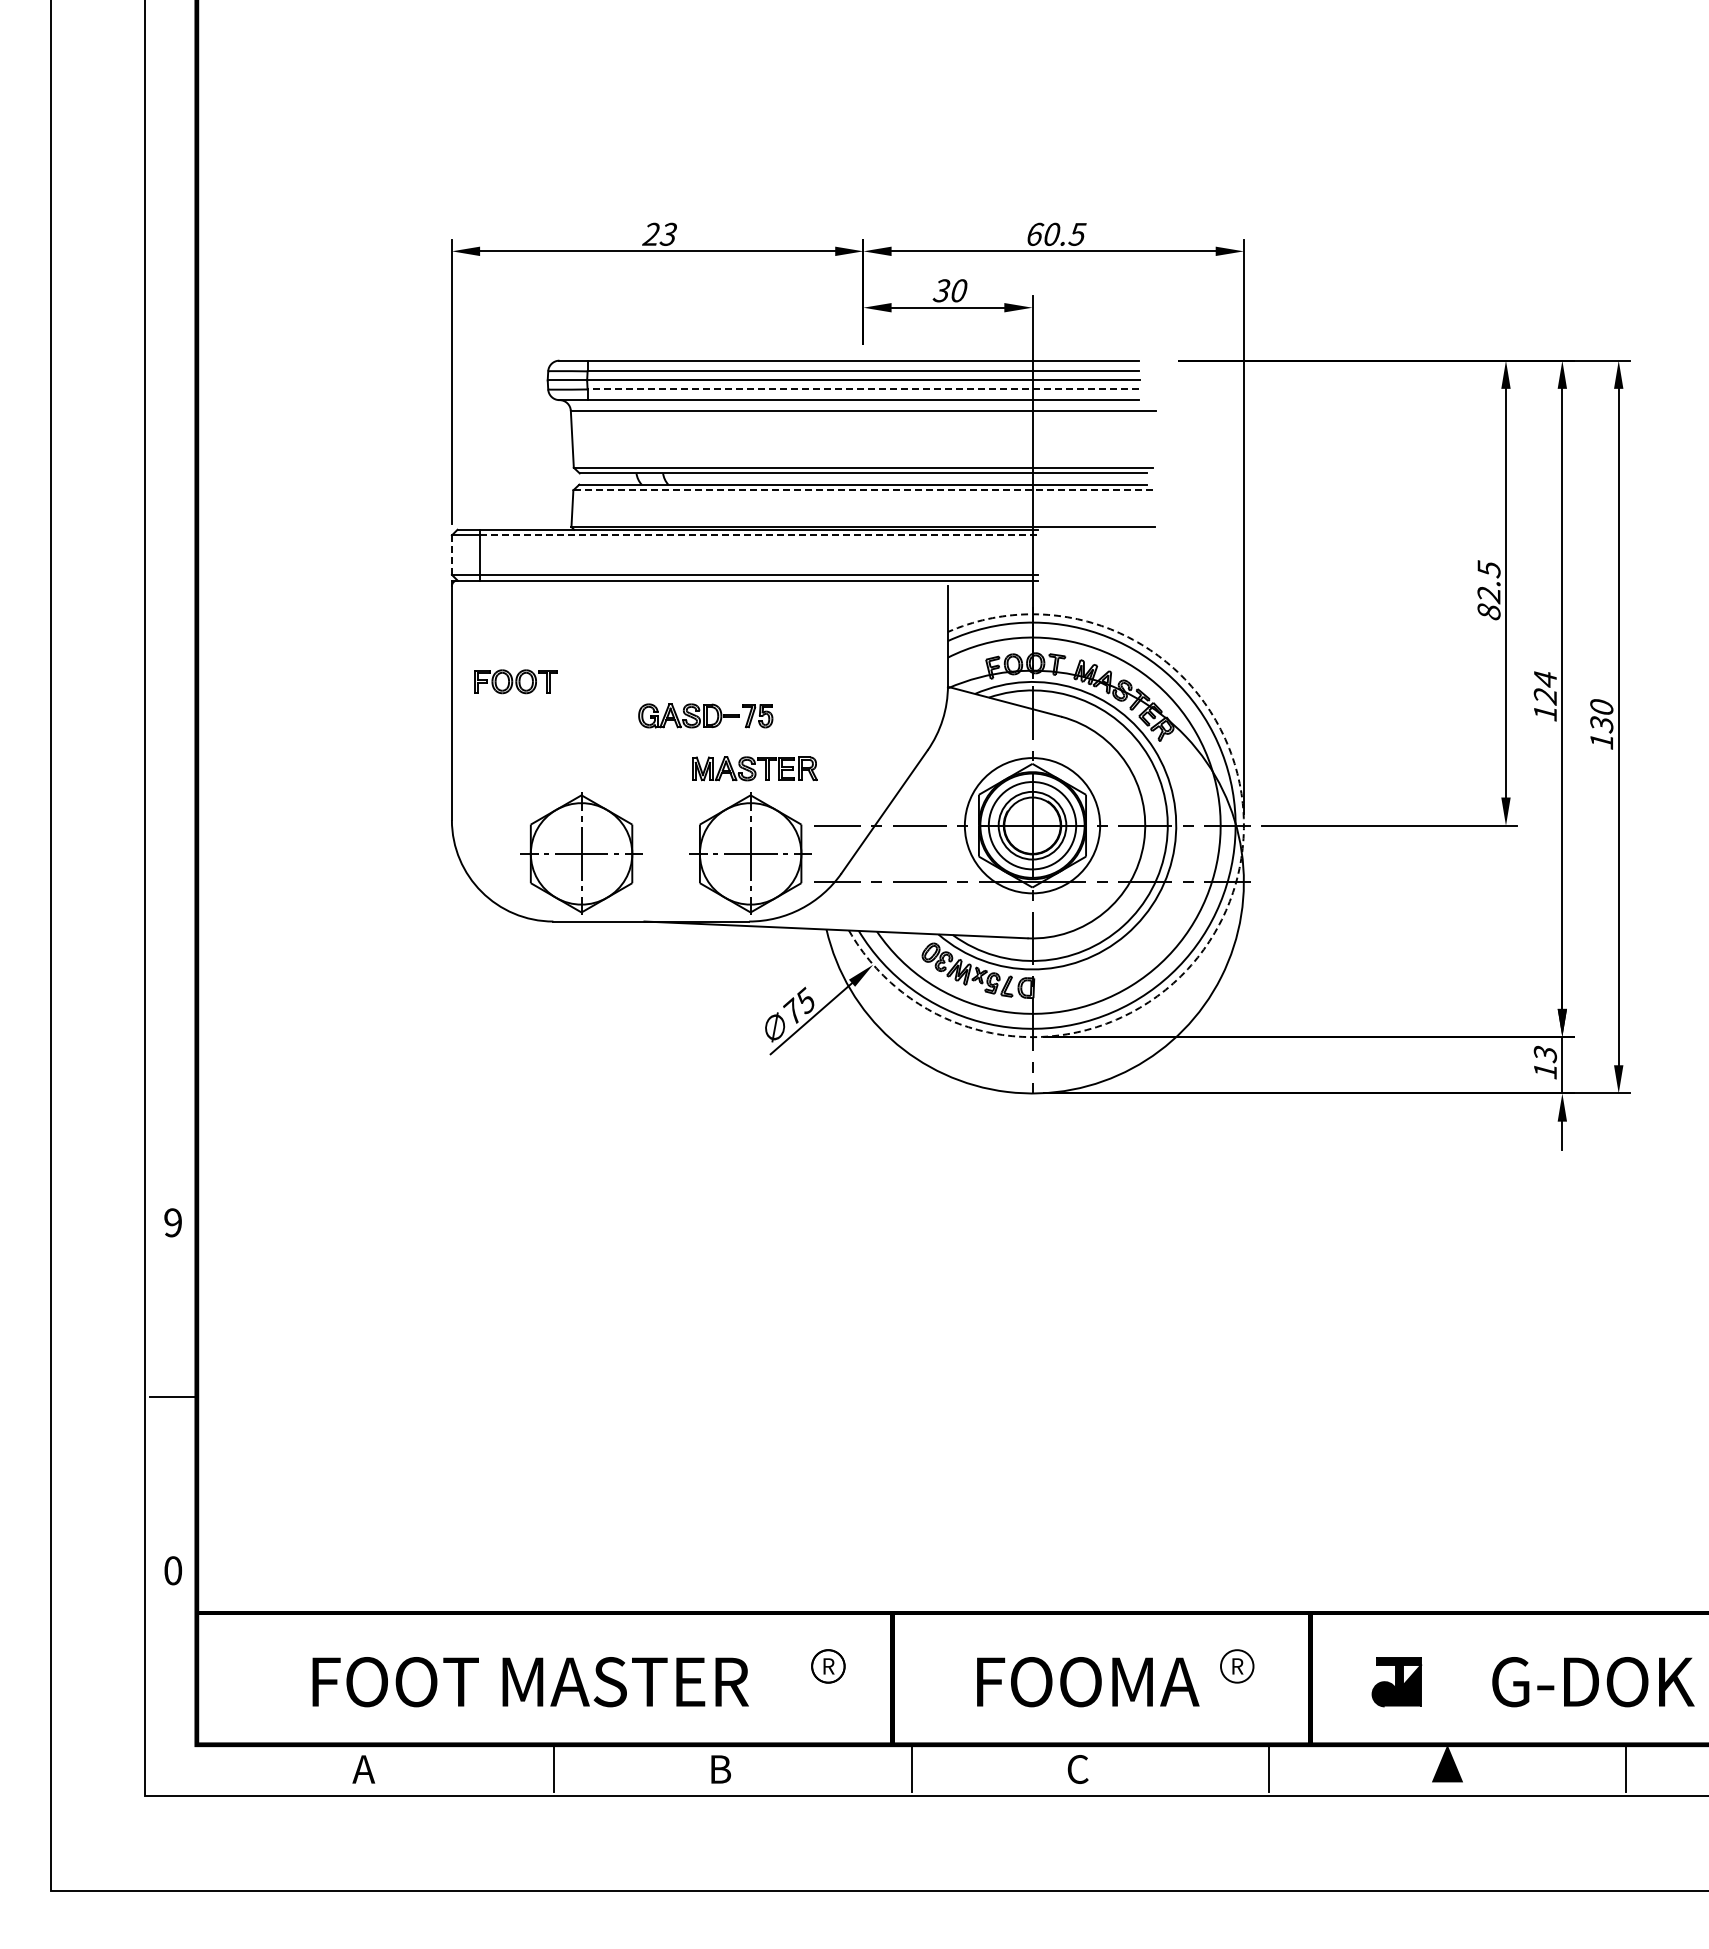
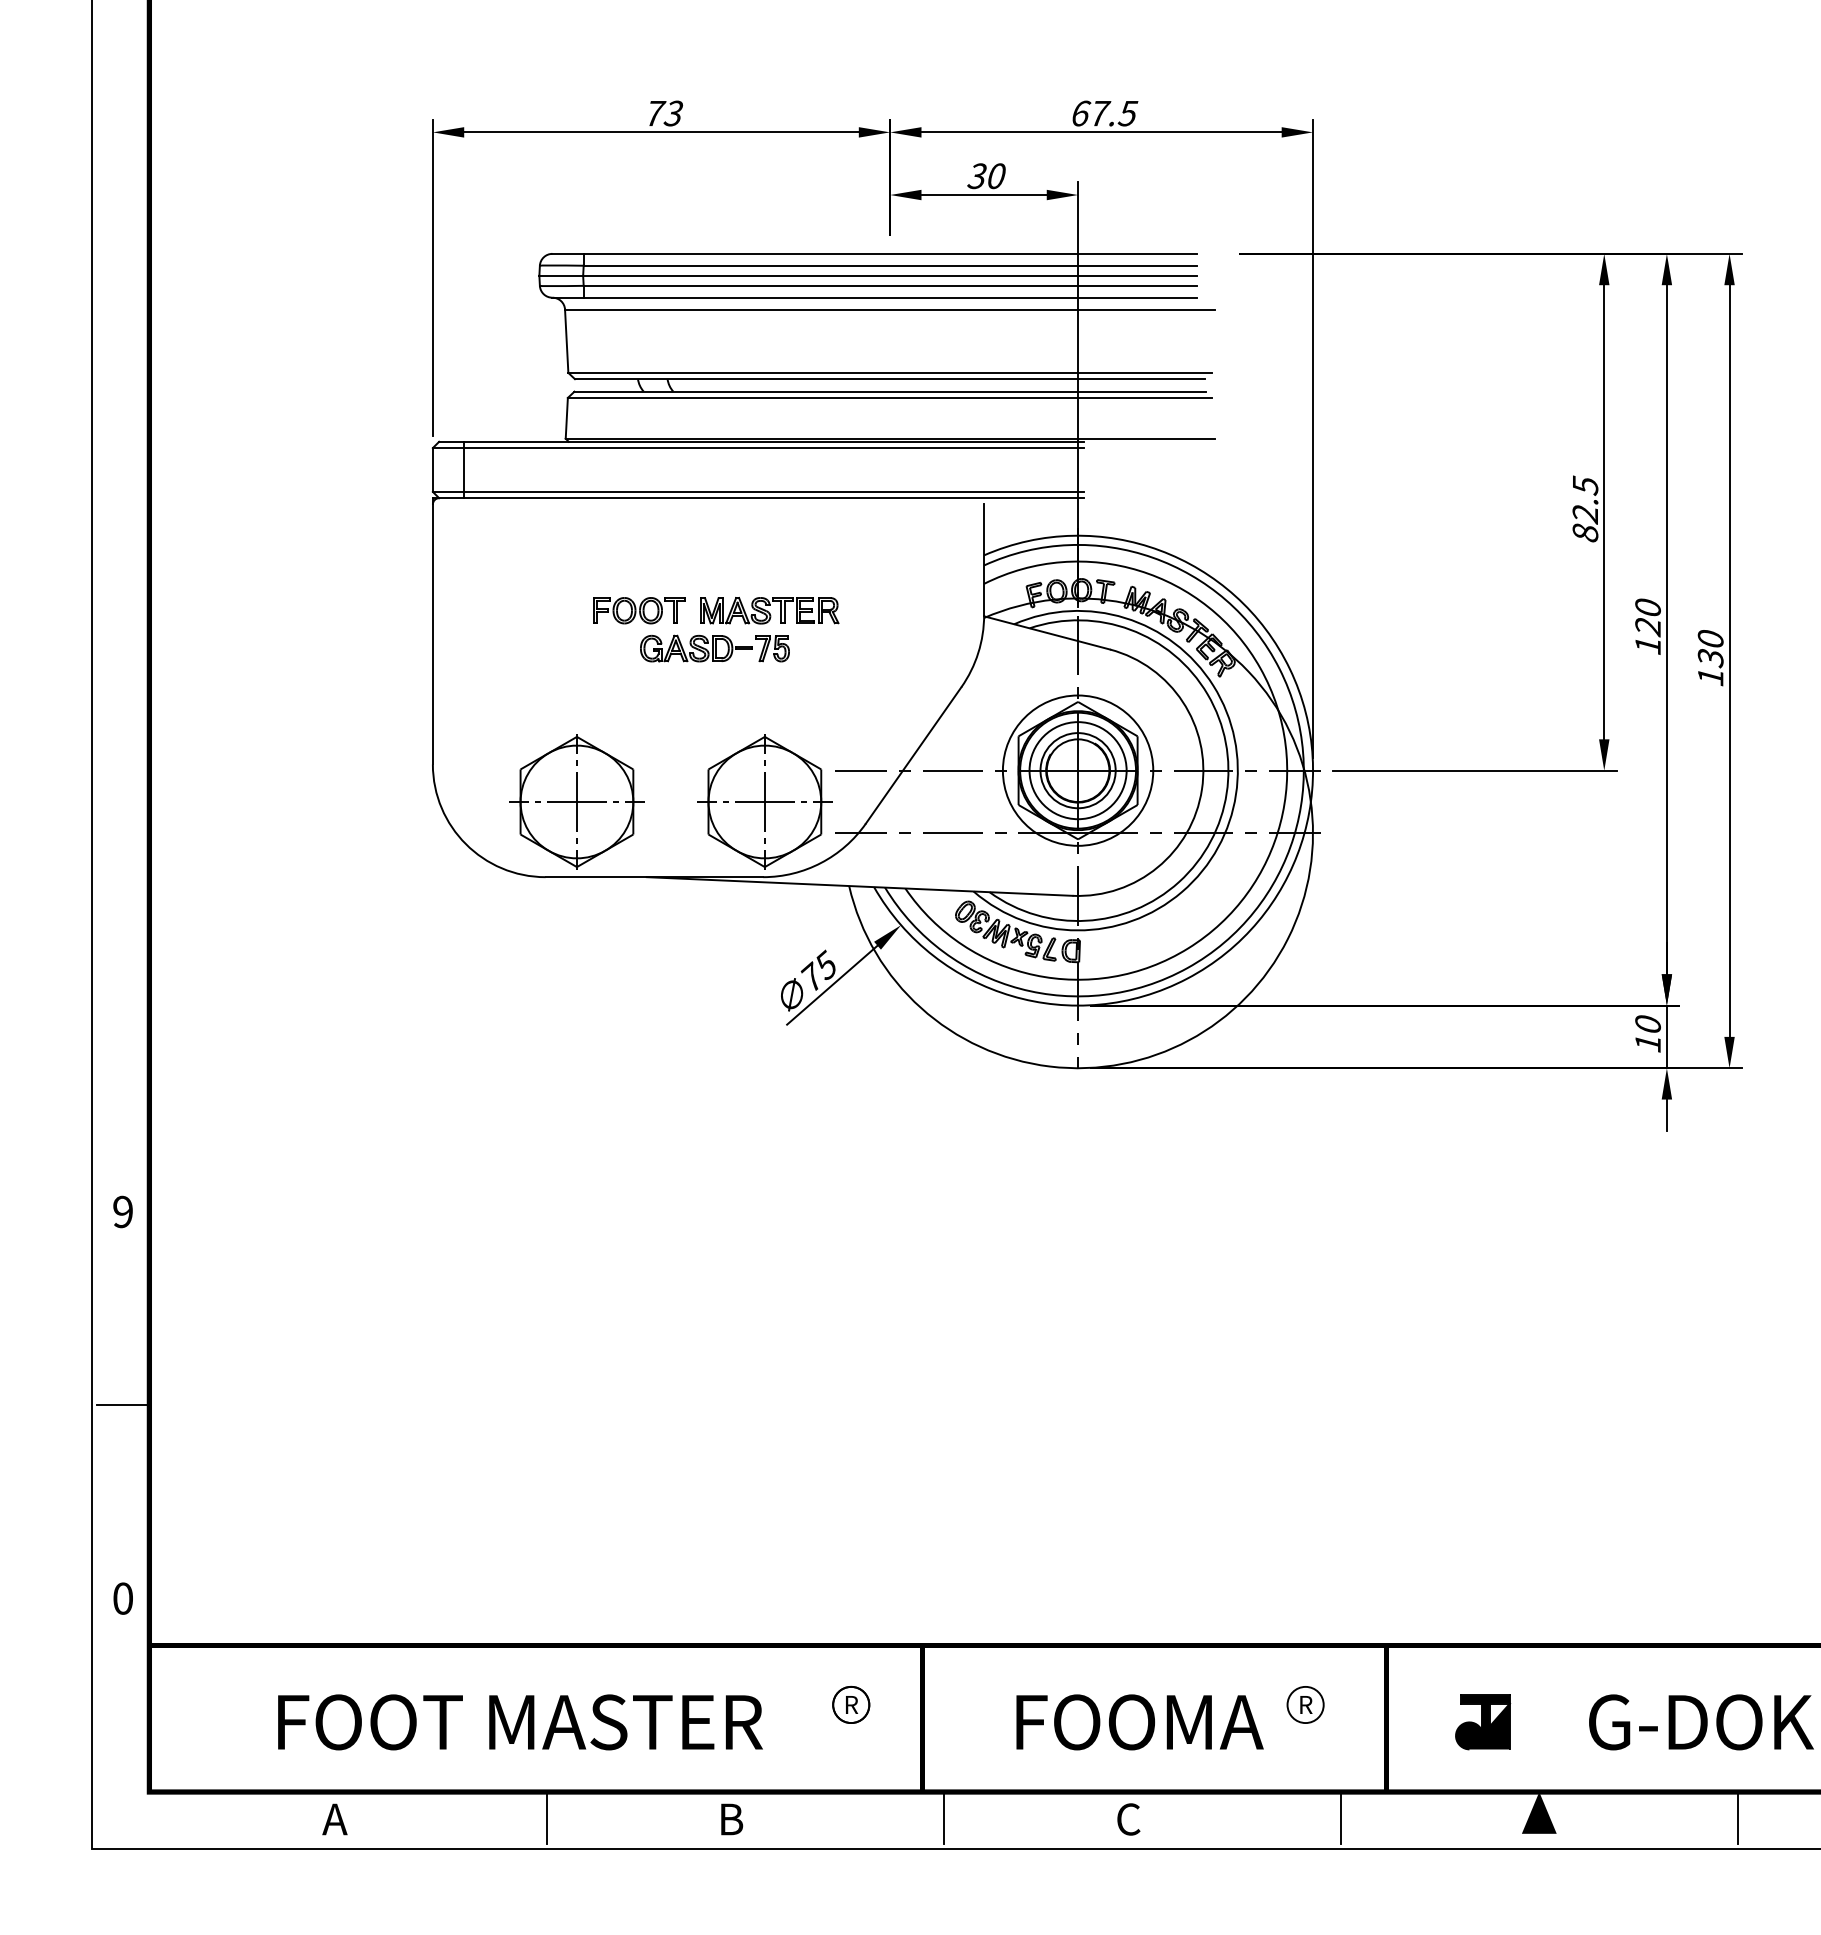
text: (652, 233) -> (655, 112), 23 -> 73
text: (1053, 233) -> (1101, 112), 60.5 -> 67.5
line: (863, 389) -> (890, 285), dashed -> solid
line: (862, 490) -> (889, 398), dashed -> solid
line: (759, 535) -> (774, 448), dashed -> solid
line: (451, 555) -> (432, 470), dashed -> solid
text: (1544, 679) -> (1647, 608), 124 -> 120
part: (515, 681) -> (639, 610), moved
part: (754, 768) -> (769, 610), moved
arc: (1233, 892) -> (1301, 844), dashed -> solid
text: (1545, 1054) -> (1648, 1024), 13 -> 10

